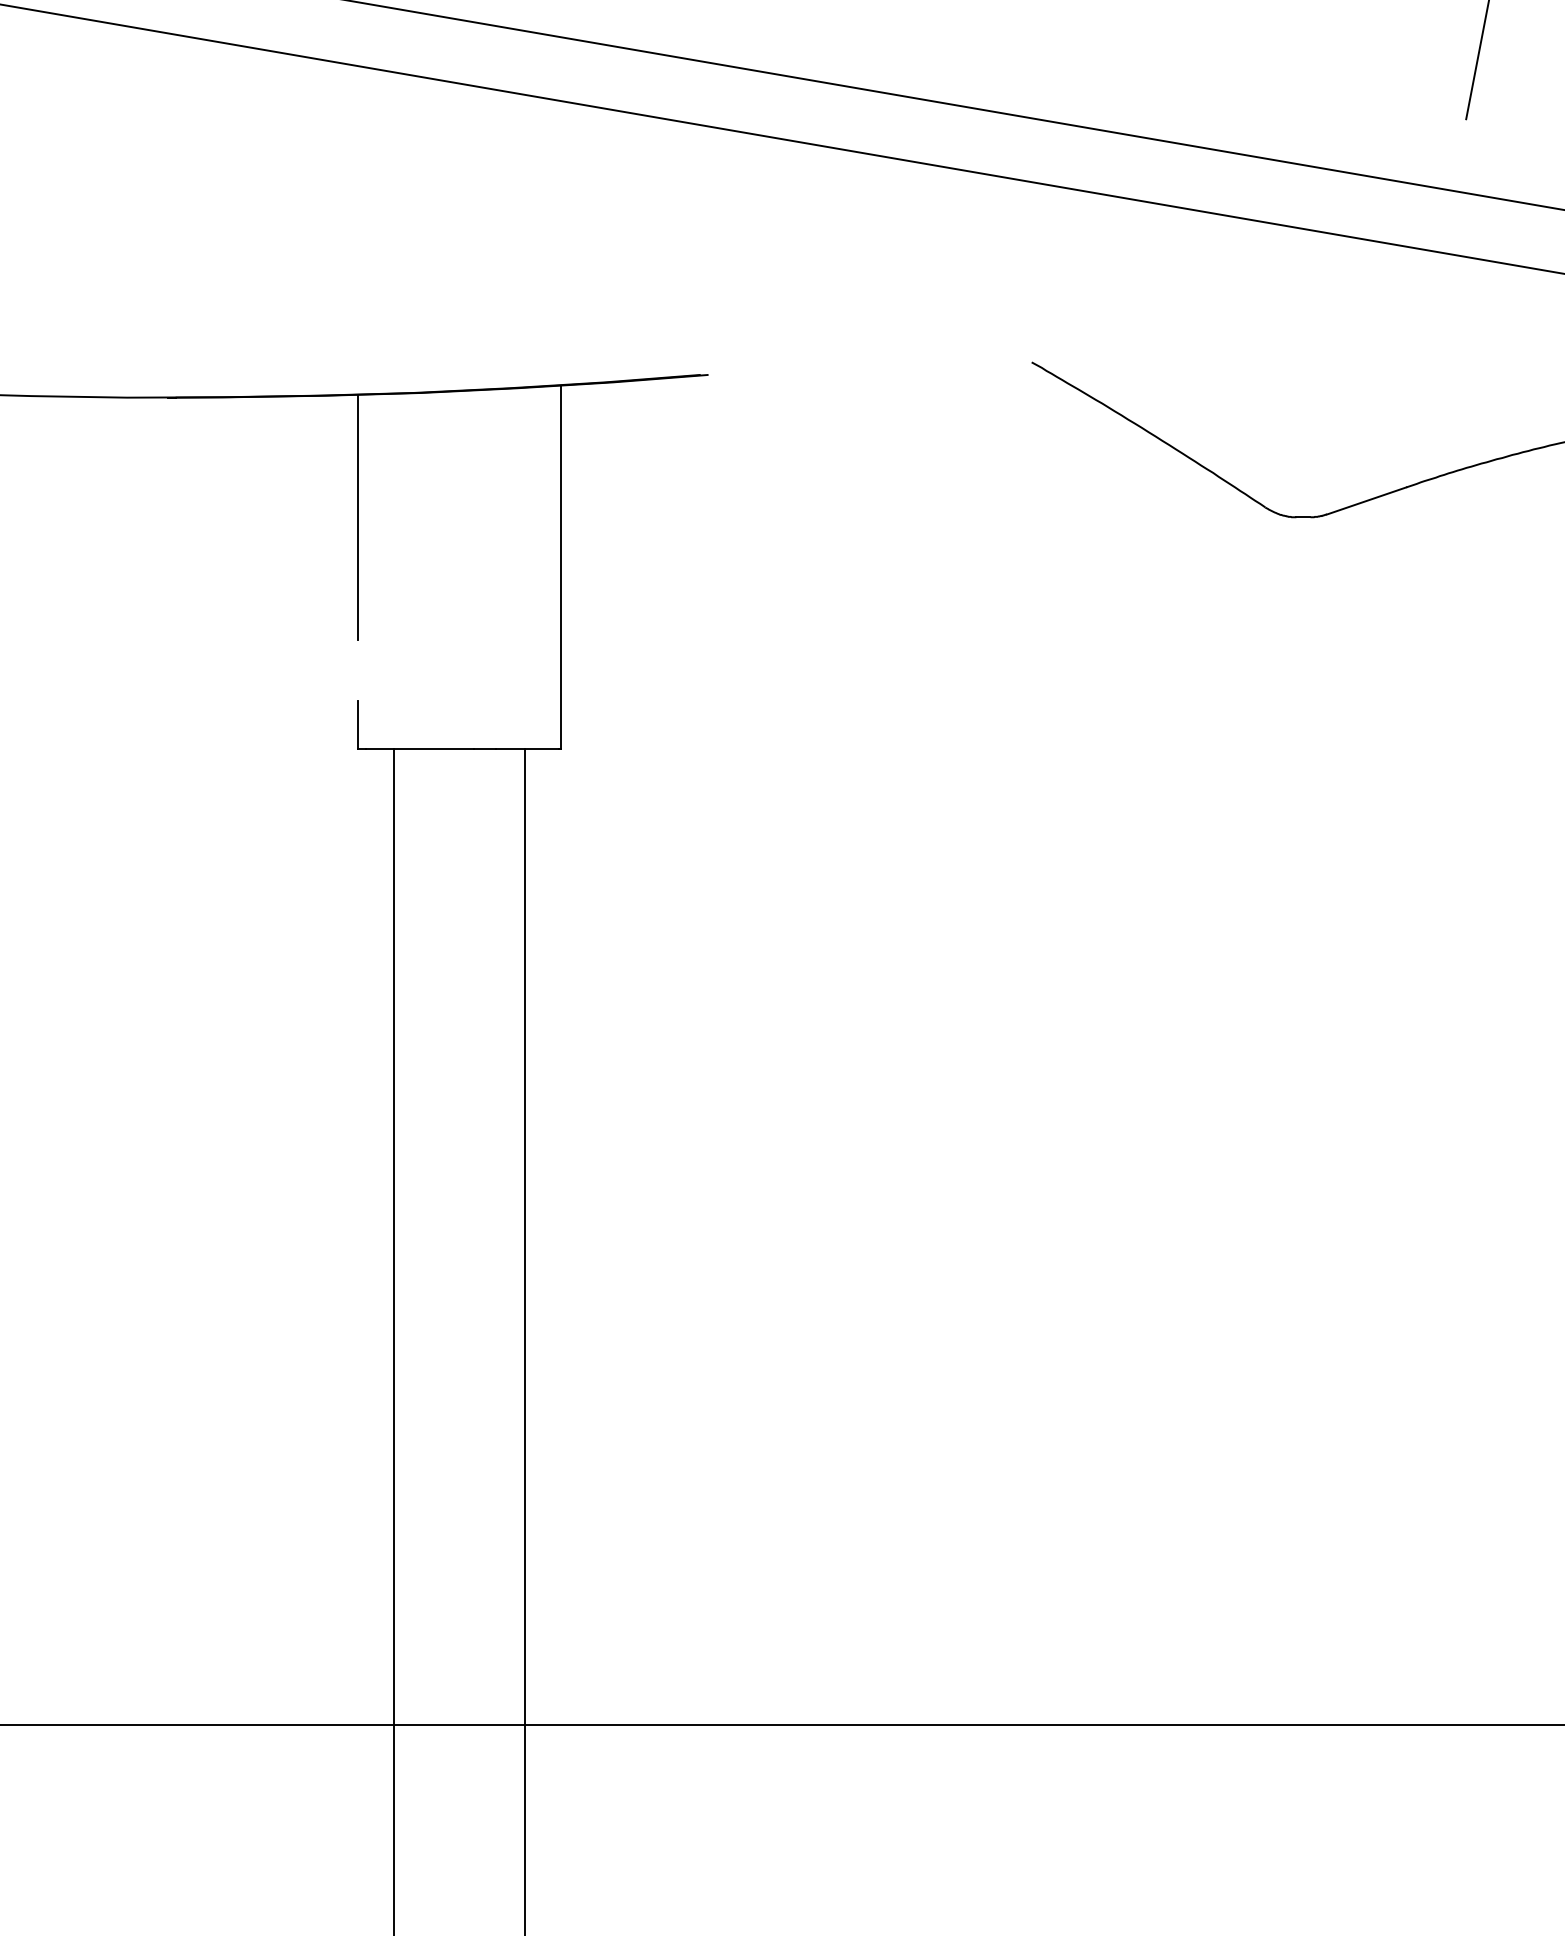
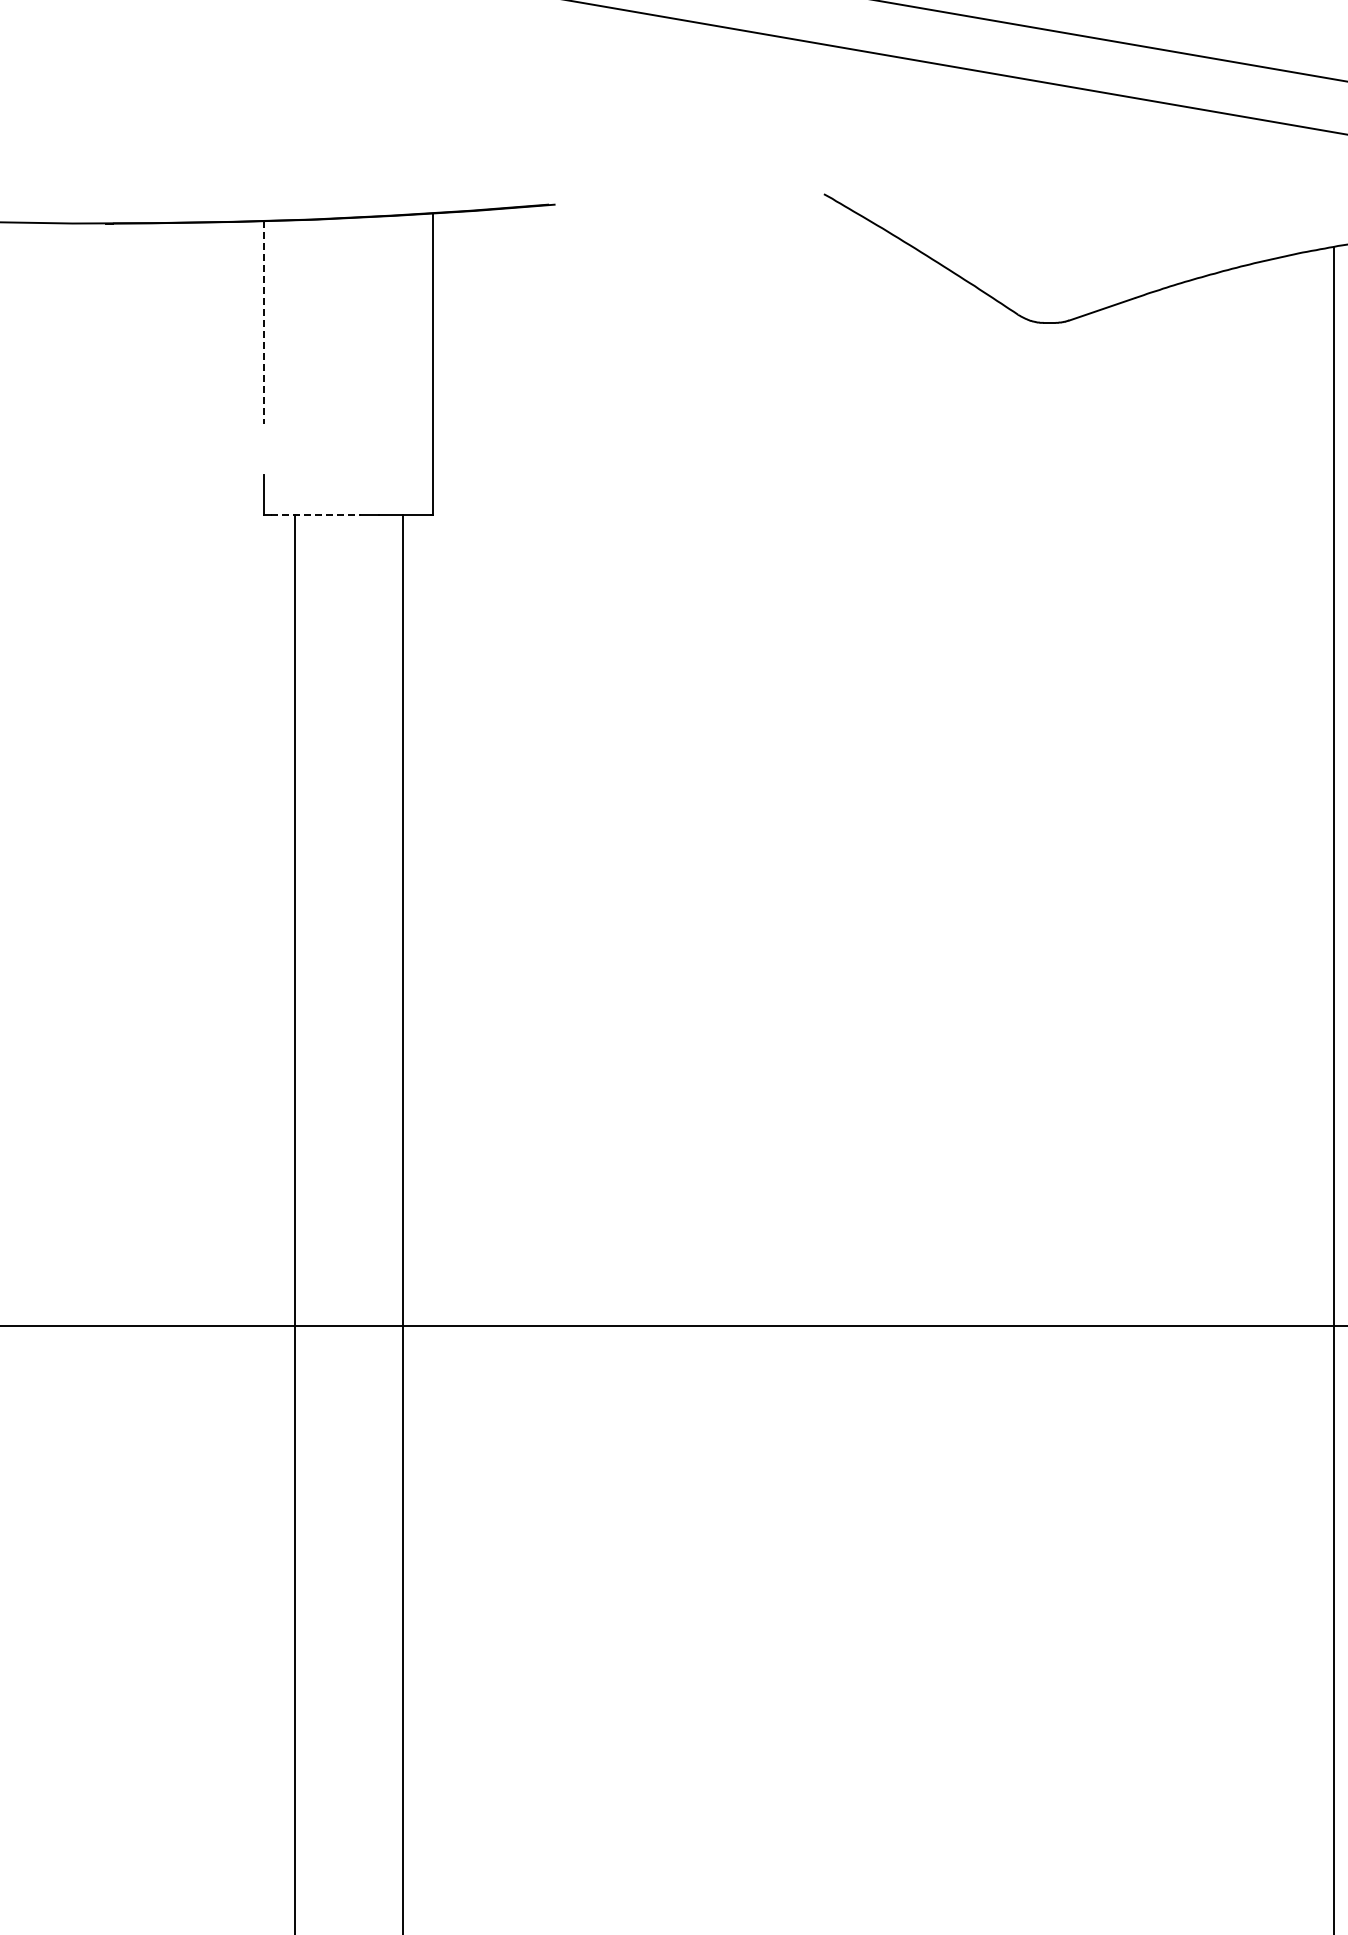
line: (358, 516) -> (264, 322), solid -> dashed
line: (420, 749) -> (316, 515), solid -> dashed

